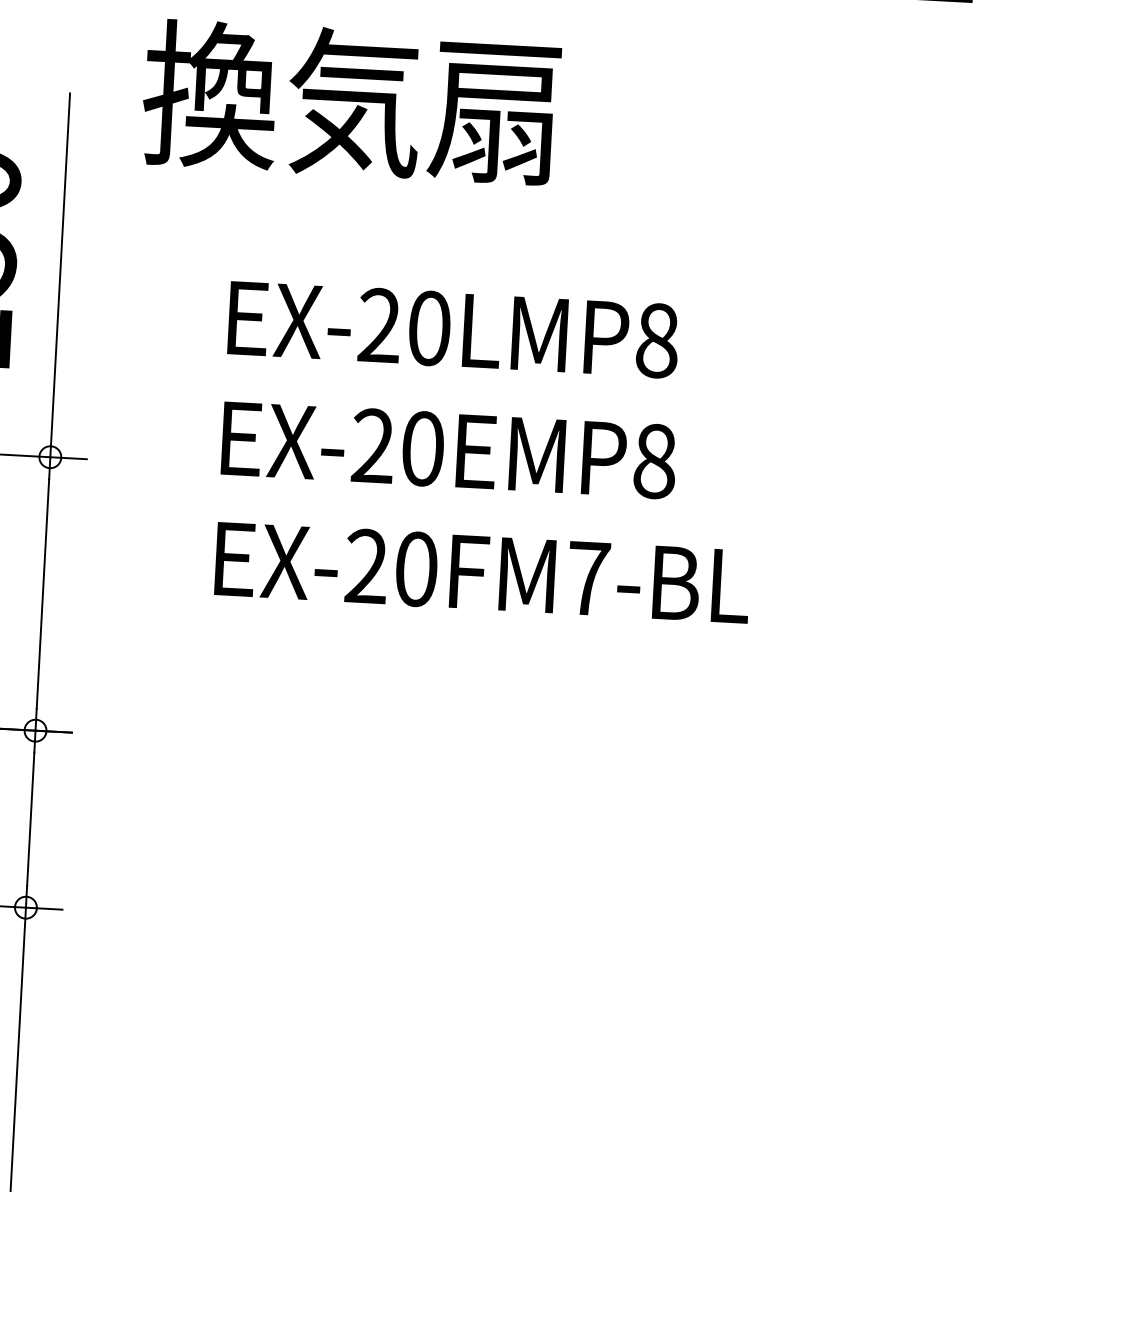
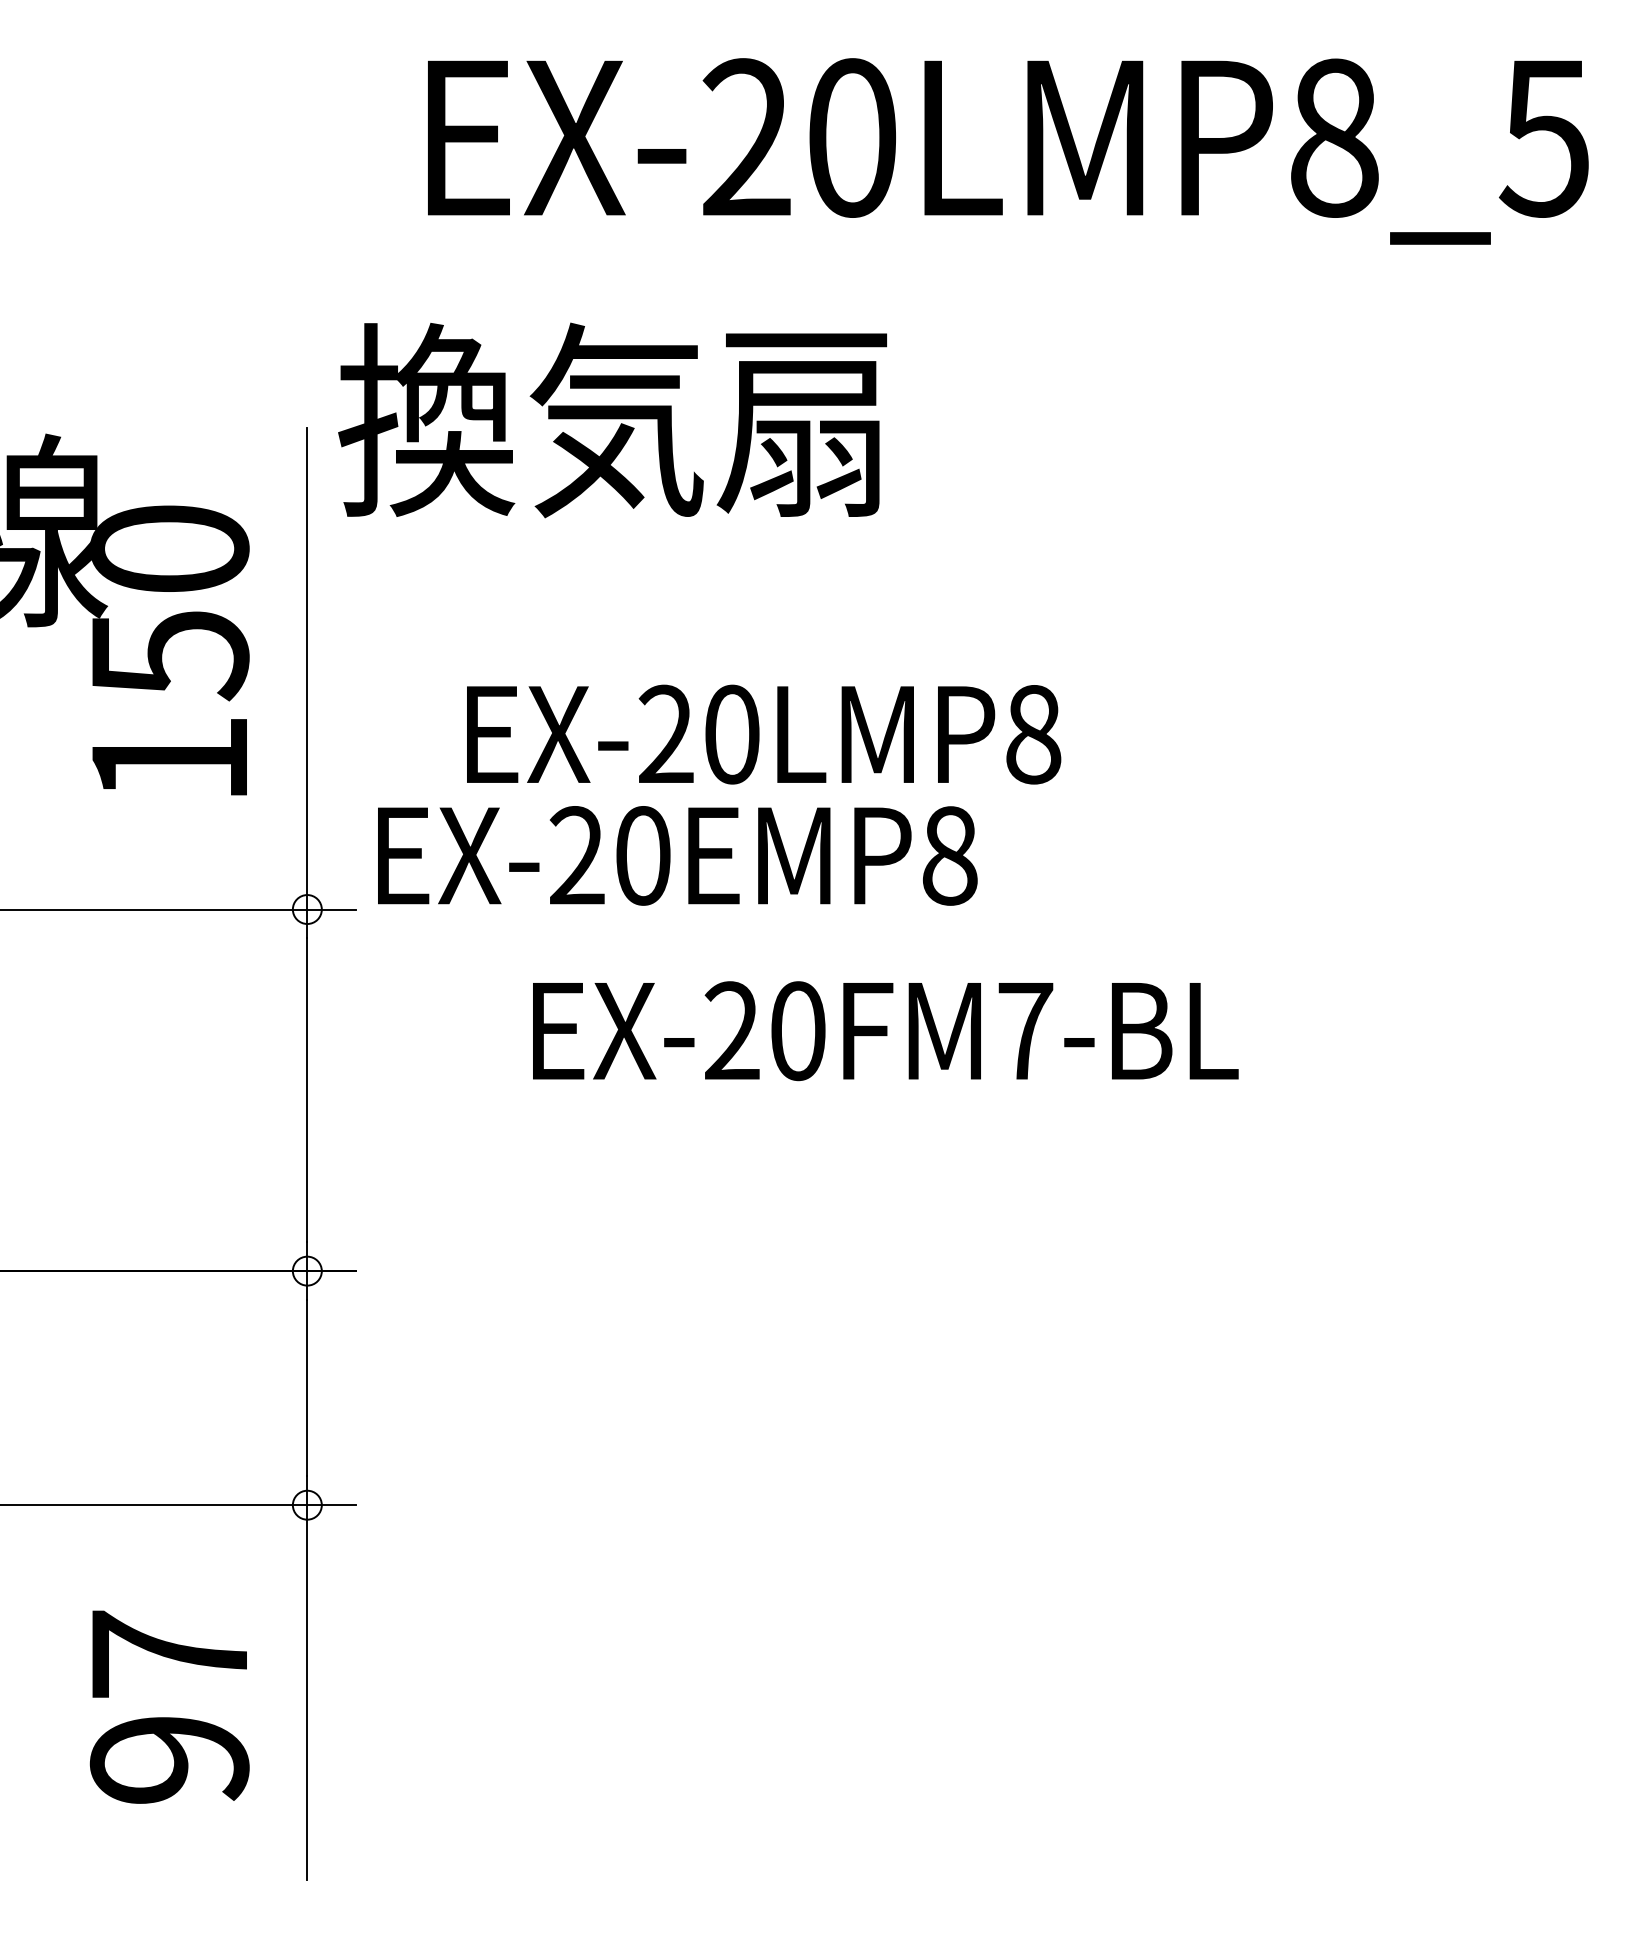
text: (351, 102) -> (612, 420), moved
text: (454, 329) -> (764, 734), moved
text: (449, 449) -> (677, 855), moved

